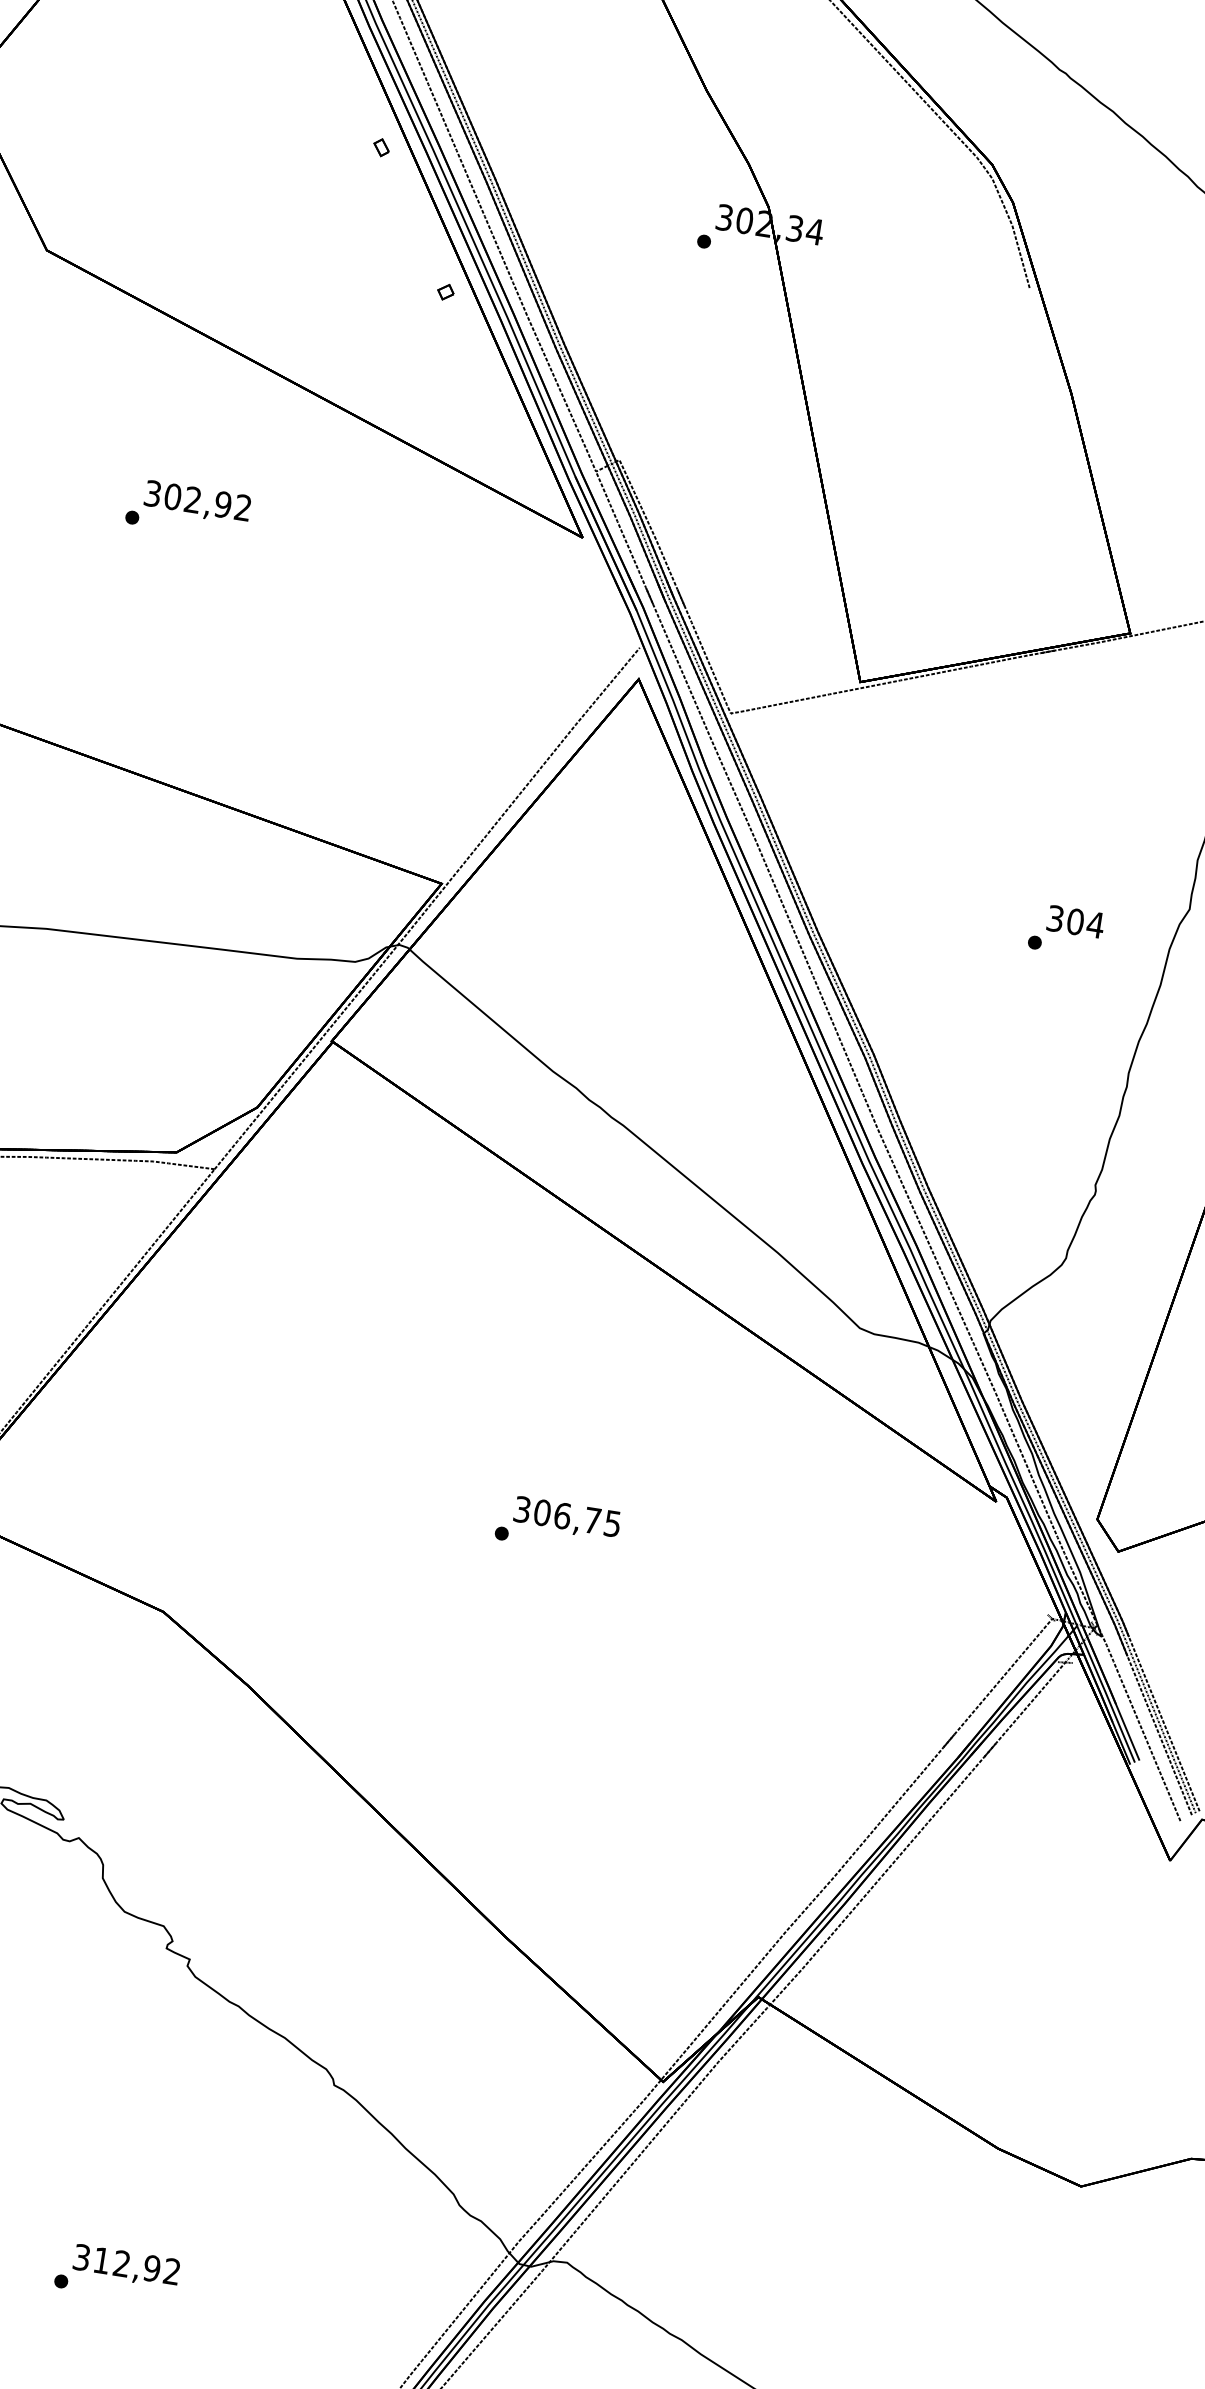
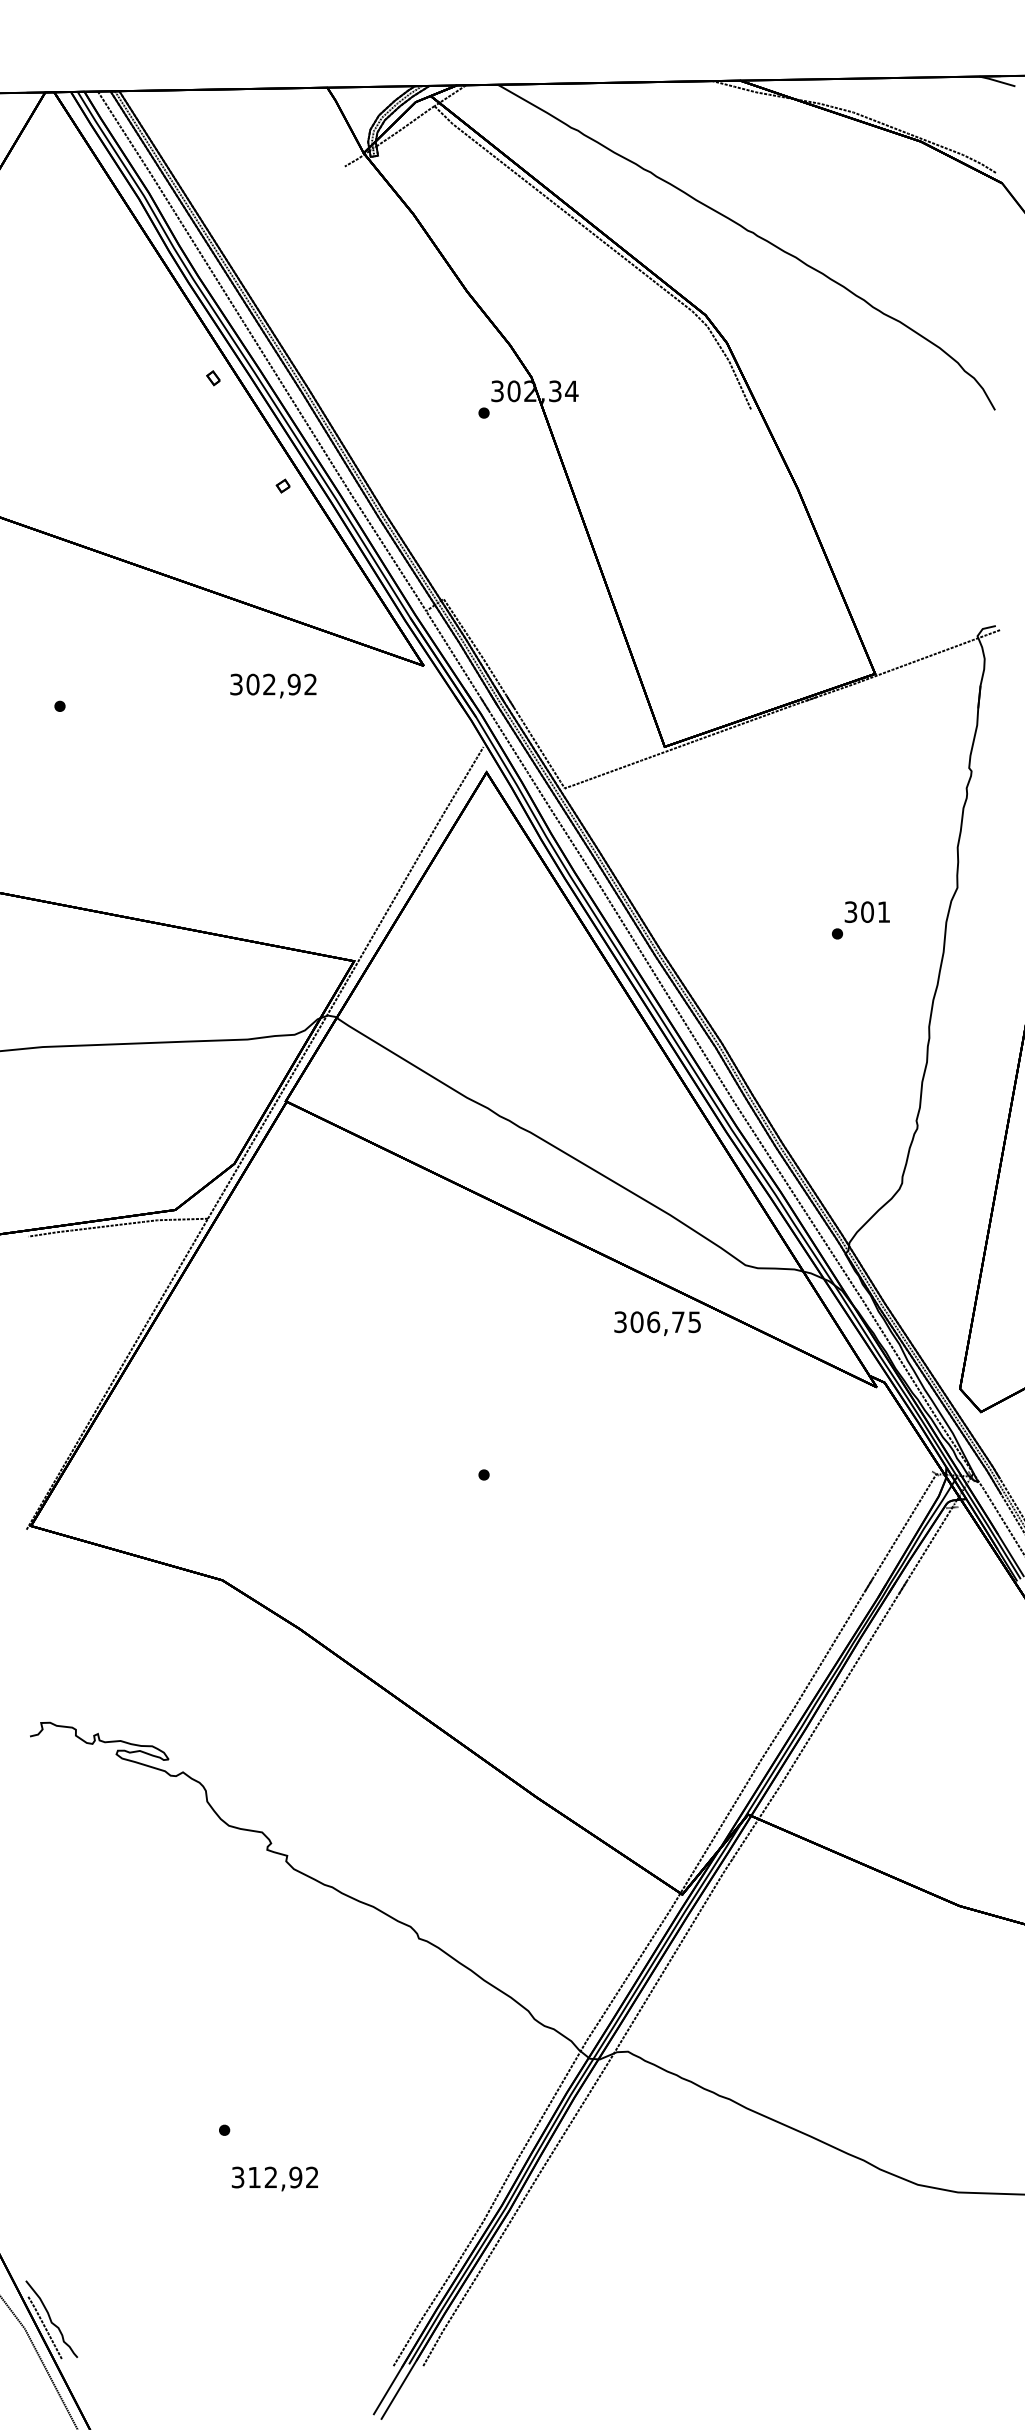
text: (197, 501) -> (273, 685), moved
text: (1095, 924) -> (883, 911), 304 -> 301
text: (567, 1518) -> (657, 1323), moved
text: (125, 2265) -> (274, 2178), moved

